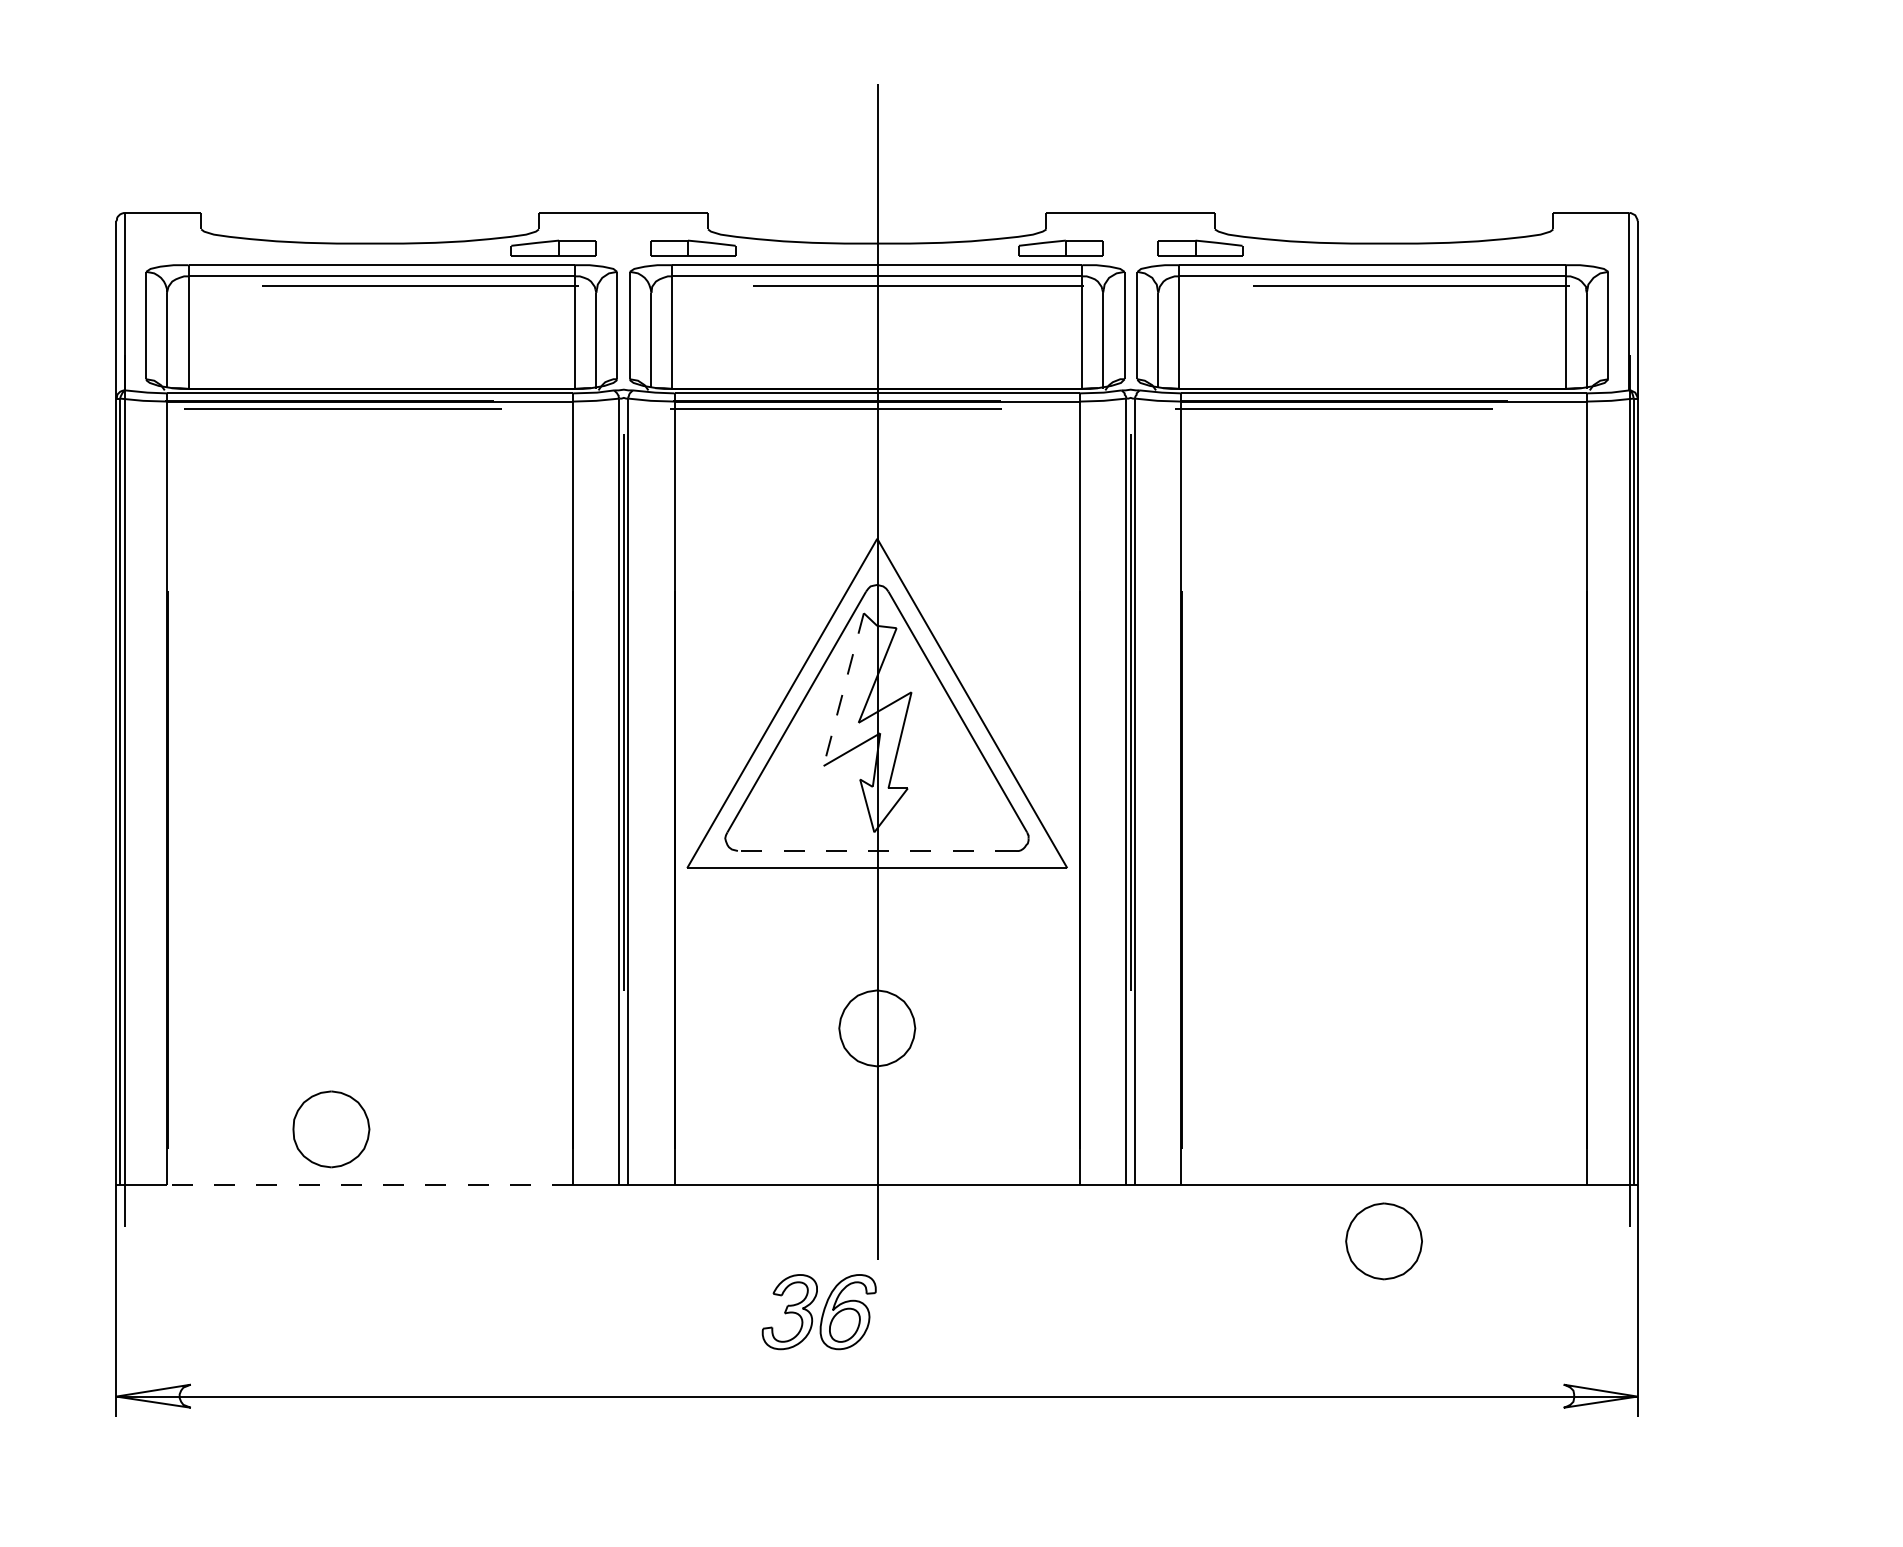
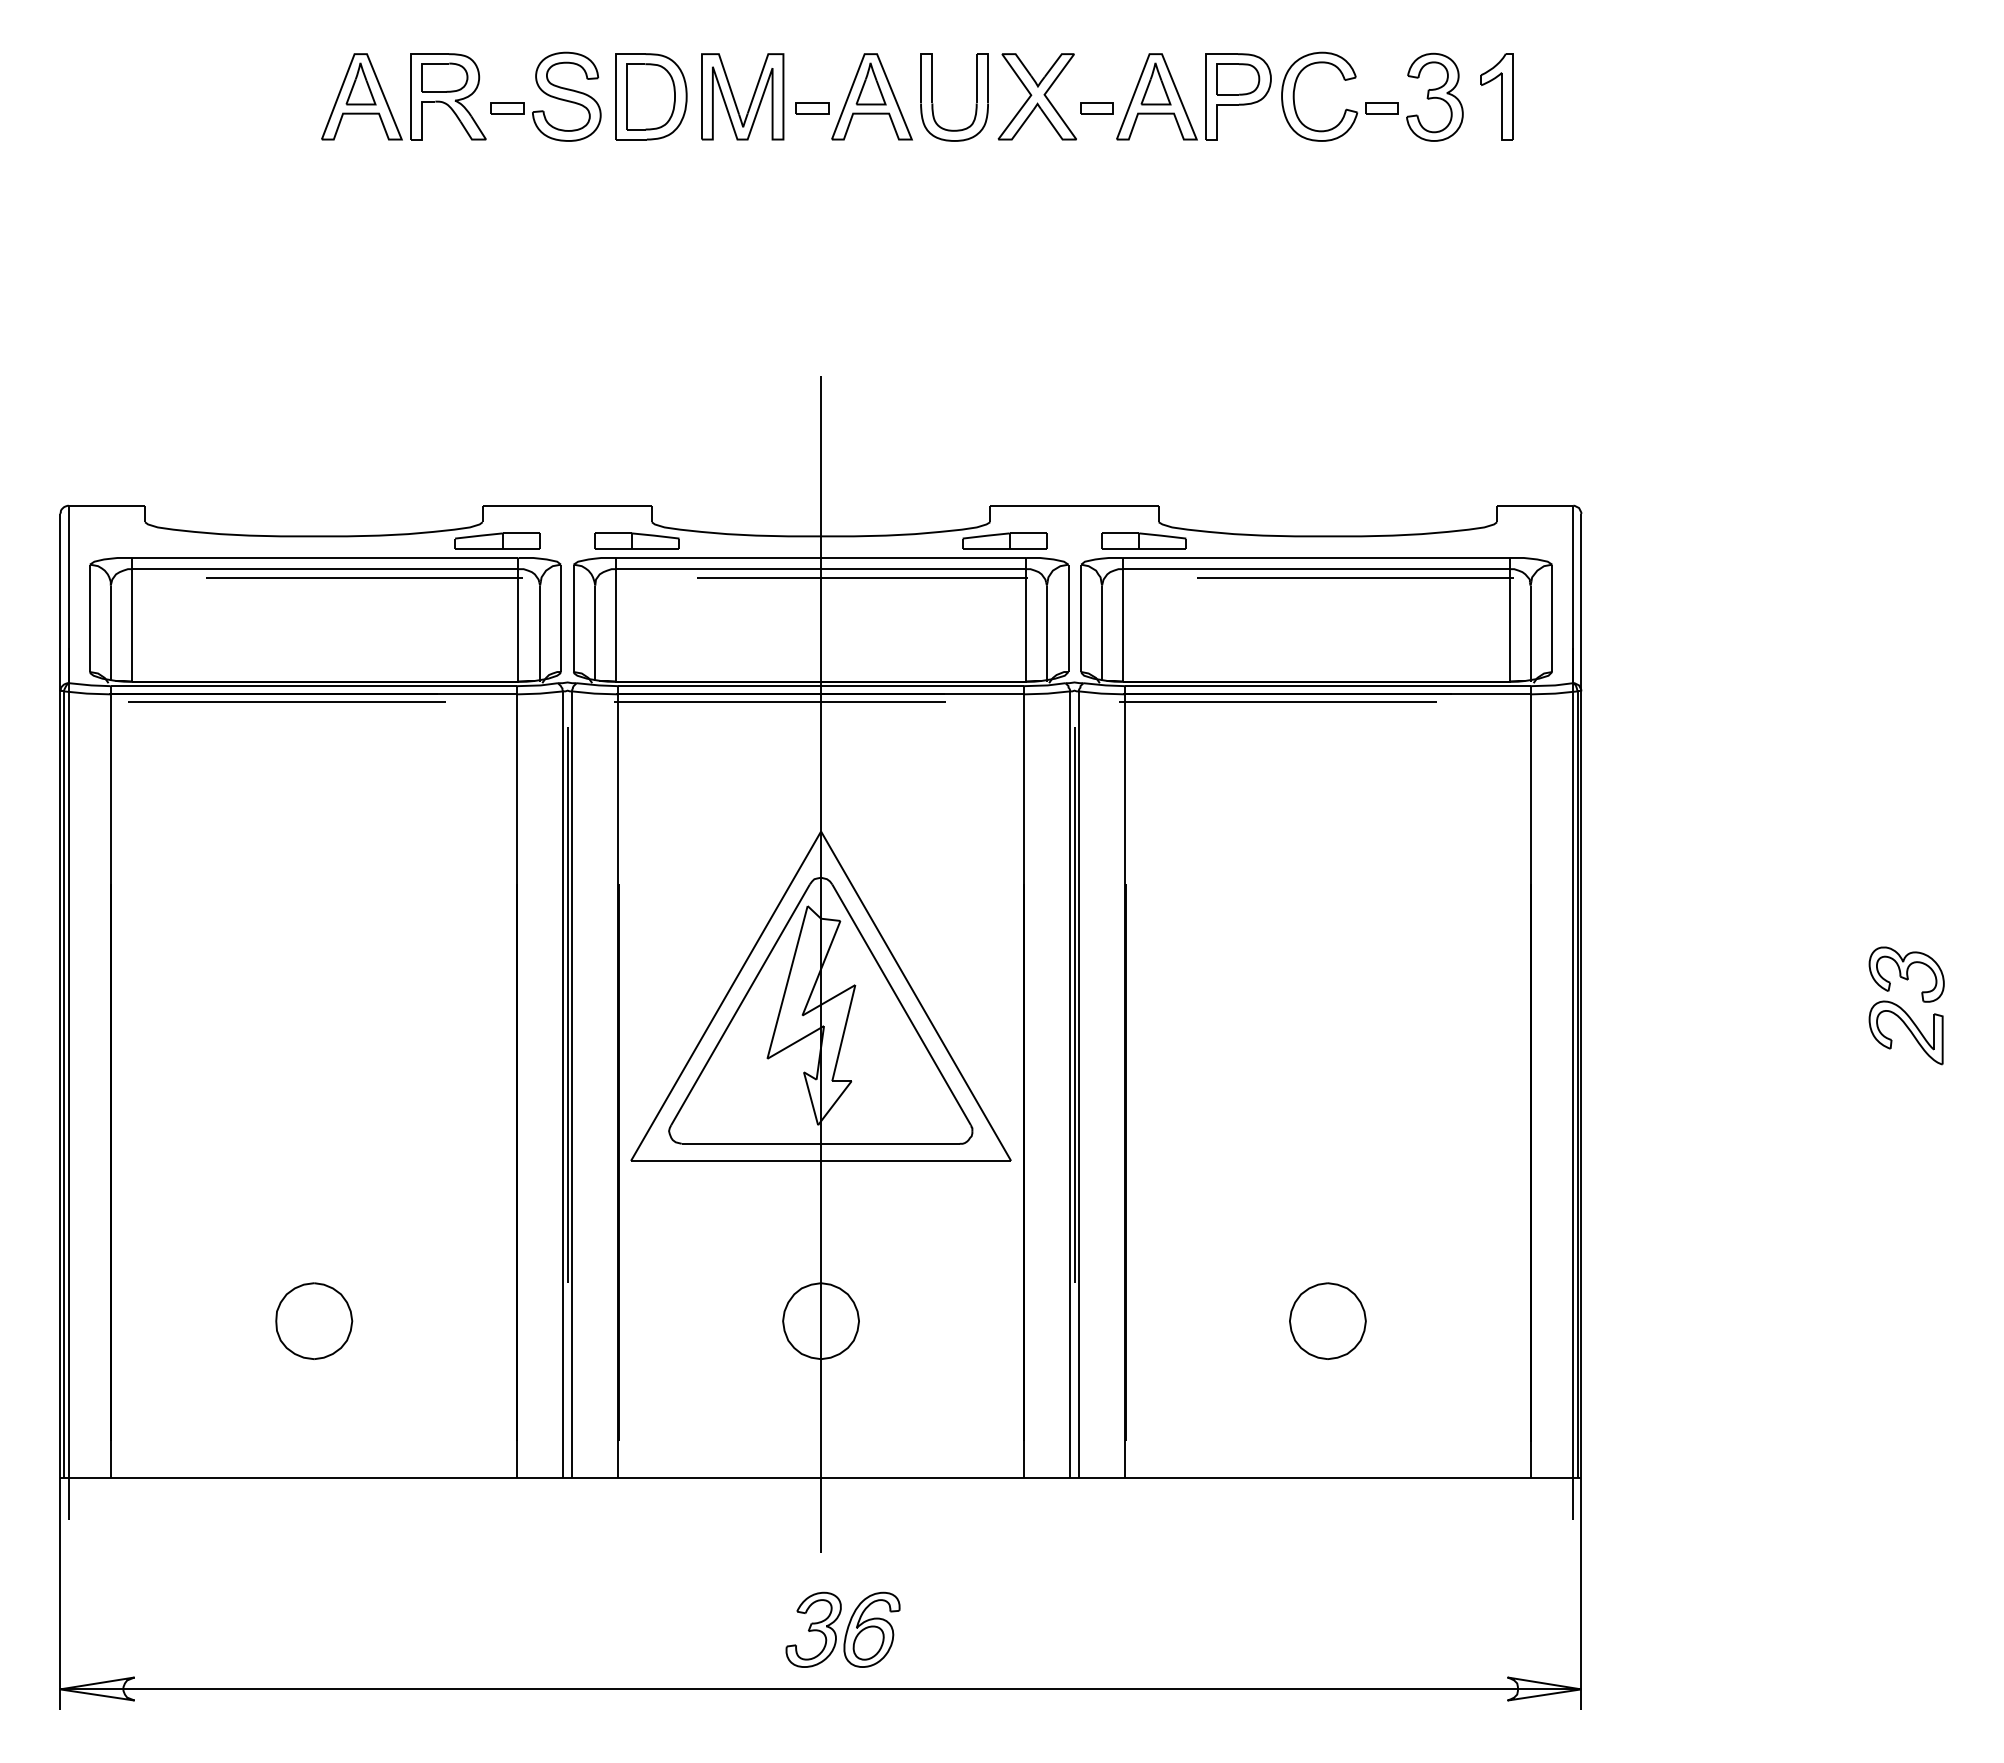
line: (843, 689) -> (787, 982), dashed -> solid
line: (876, 850) -> (820, 1143), dashed -> solid
part: (331, 1128) -> (314, 1320), moved
line: (369, 1184) -> (313, 1477), dashed -> solid
part: (1383, 1240) -> (1327, 1320), moved
part: (818, 1311) -> (842, 1629), moved

